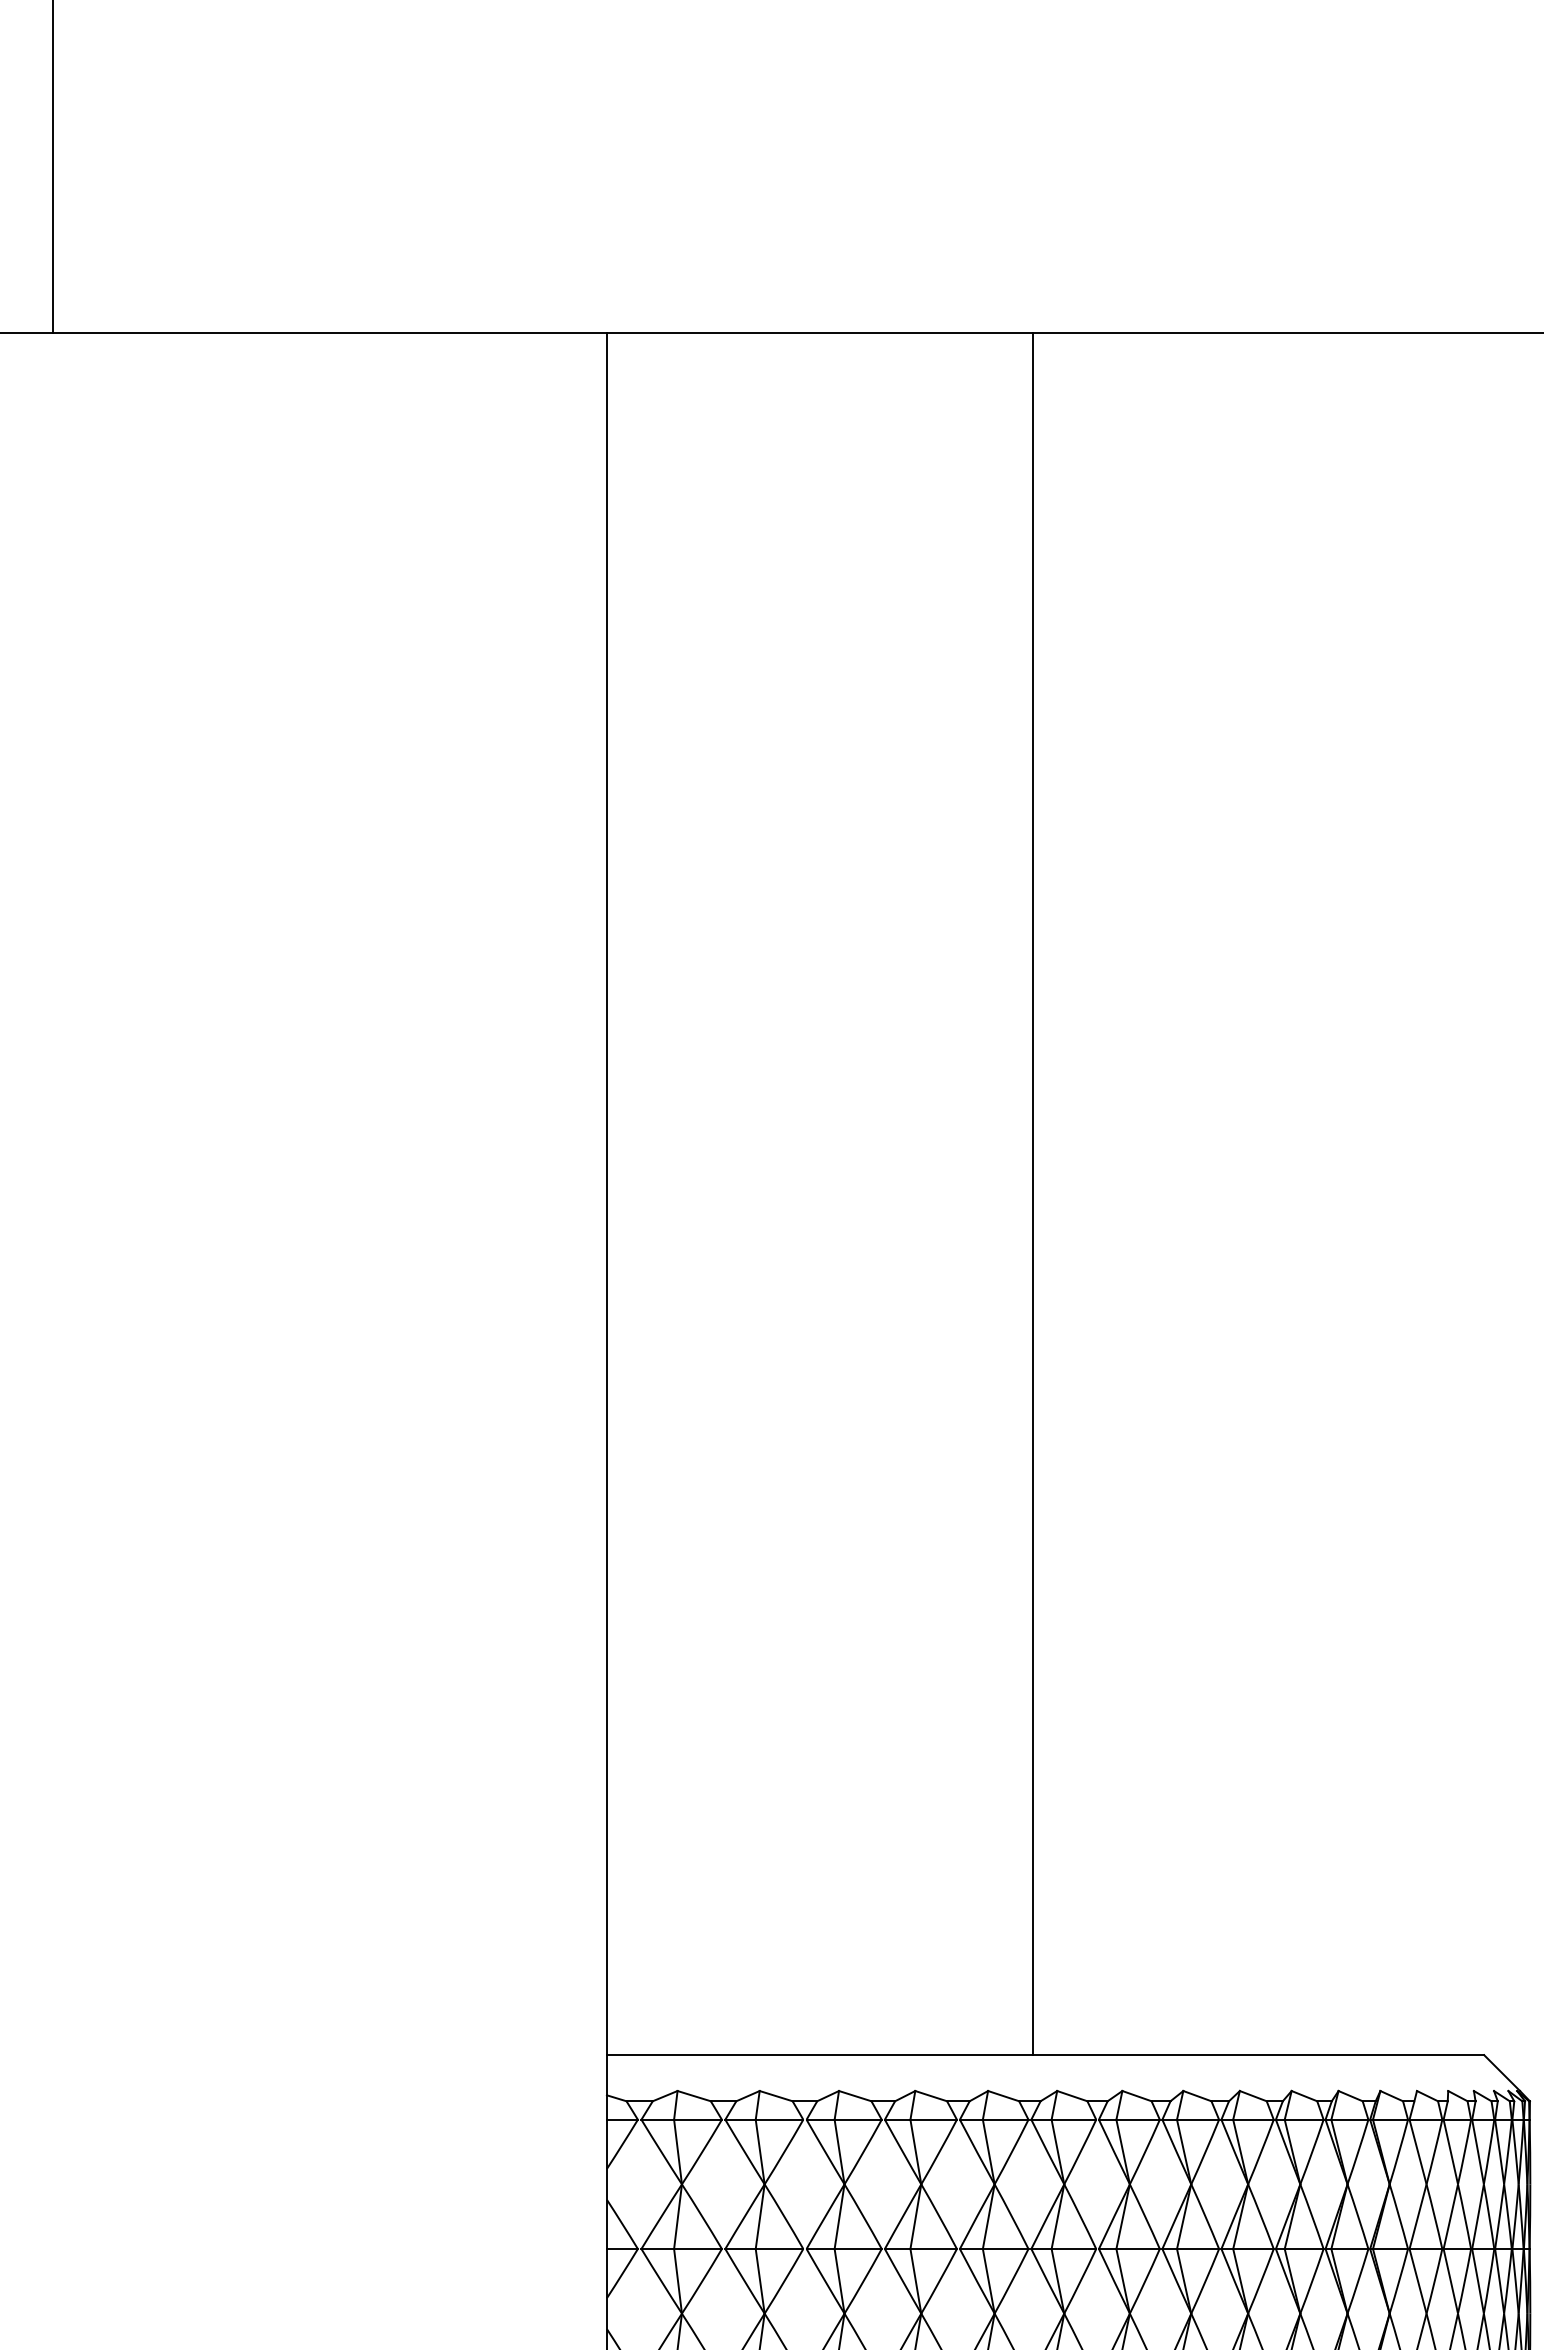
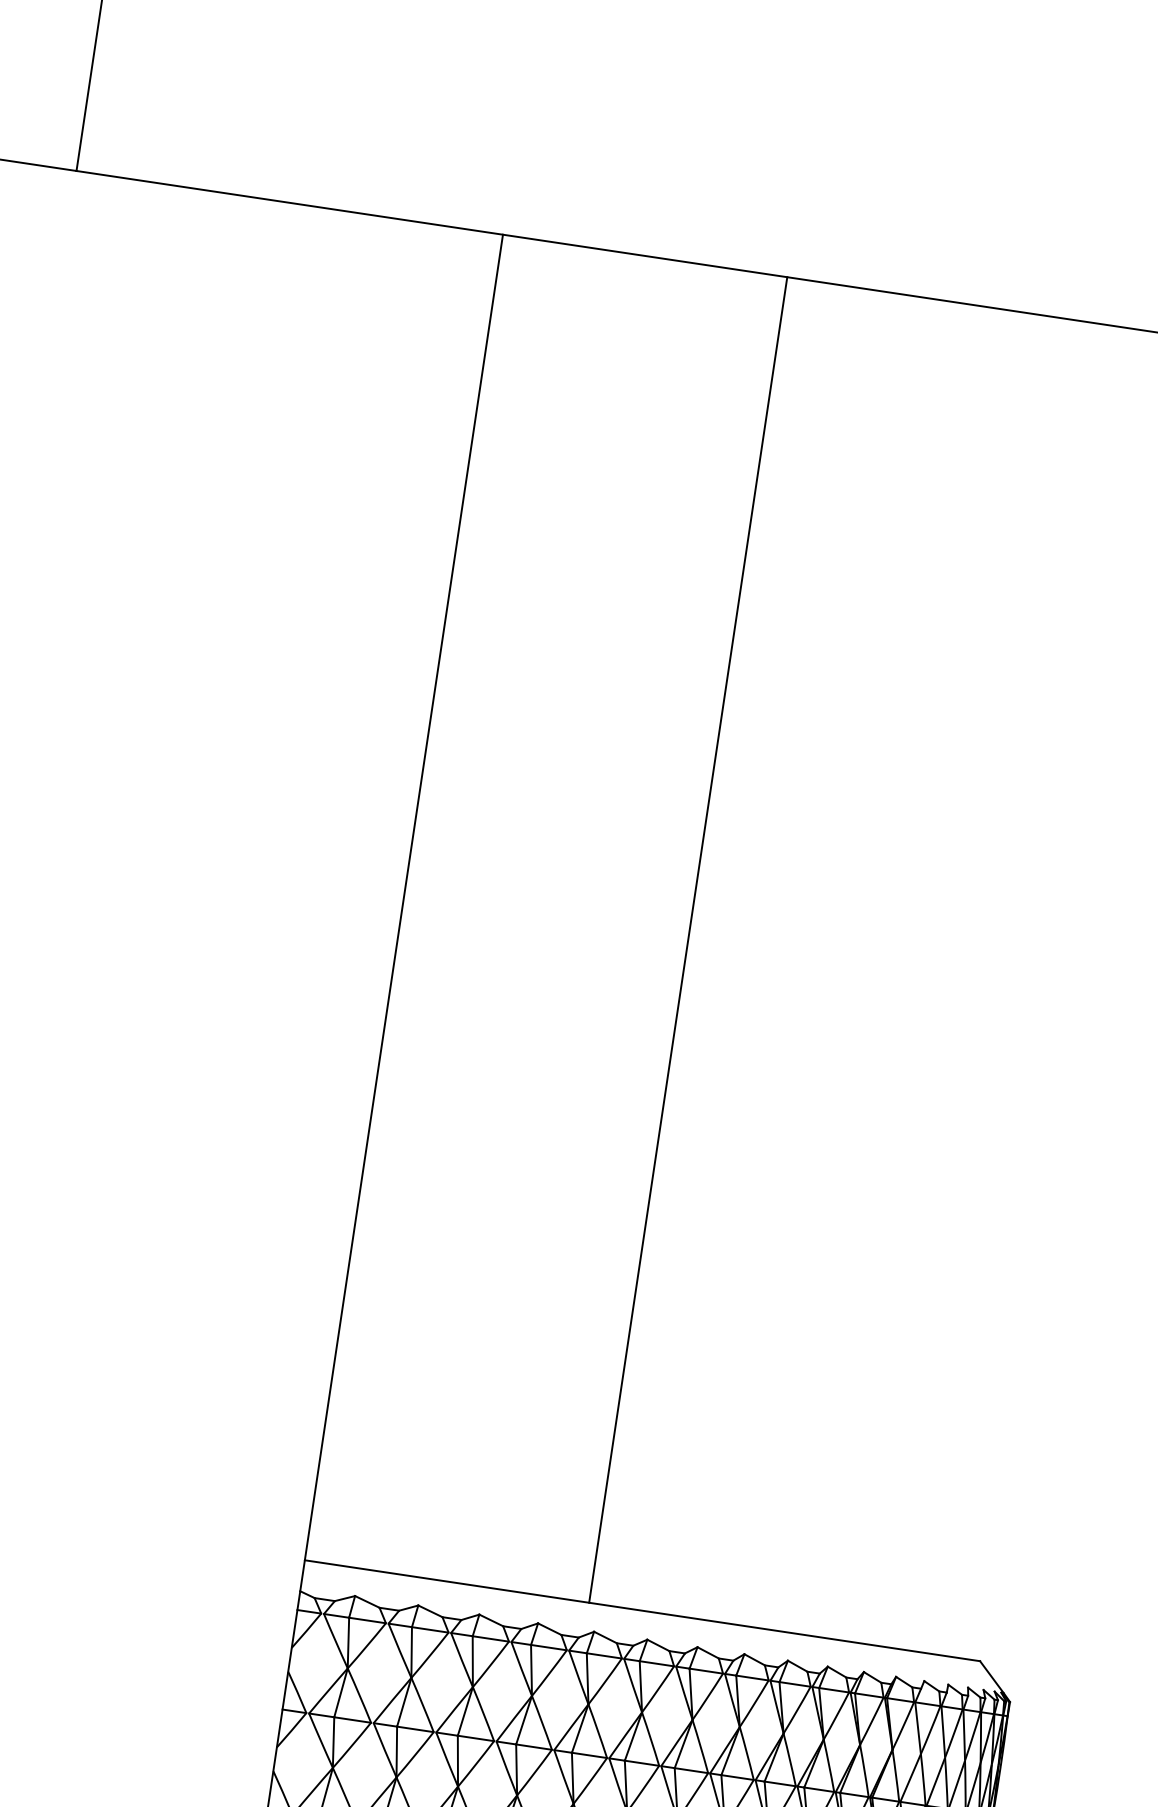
line: (1033, 1194) -> (688, 940), moved

